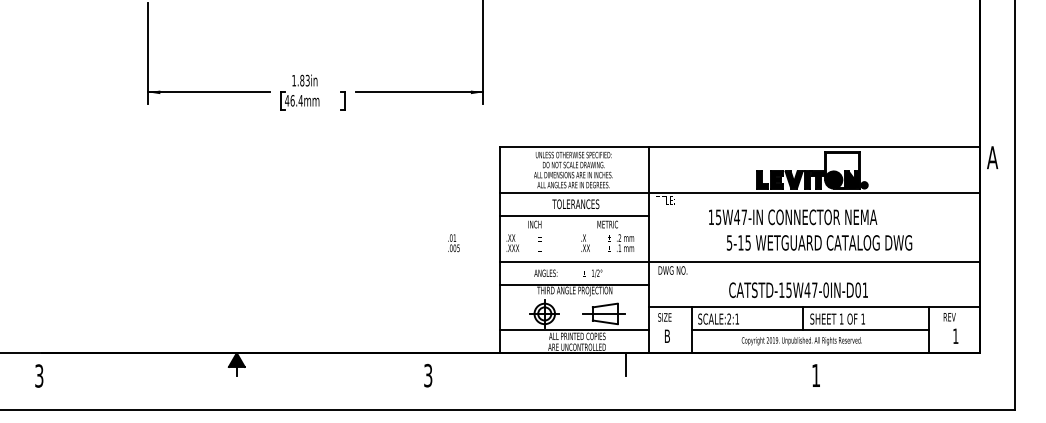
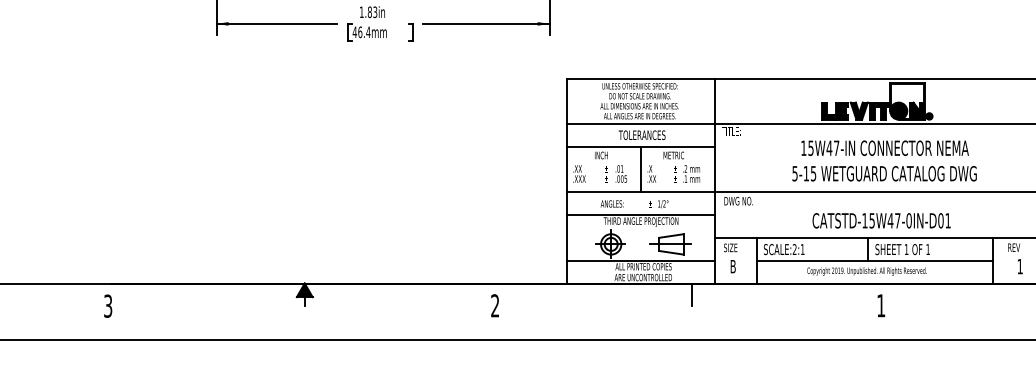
text: (793, 217) -> (885, 148), moved
line: (574, 238) -> (640, 169), added
text: (453, 243) -> (620, 174), moved
text: (798, 290) -> (881, 221), moved
text: (428, 375) -> (495, 305), 3 -> 2

